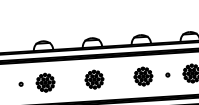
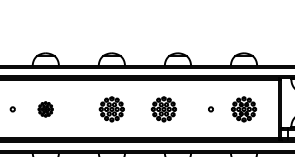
part: (143, 76) -> (163, 109), moved
part: (45, 82) -> (45, 109), size x0.6

